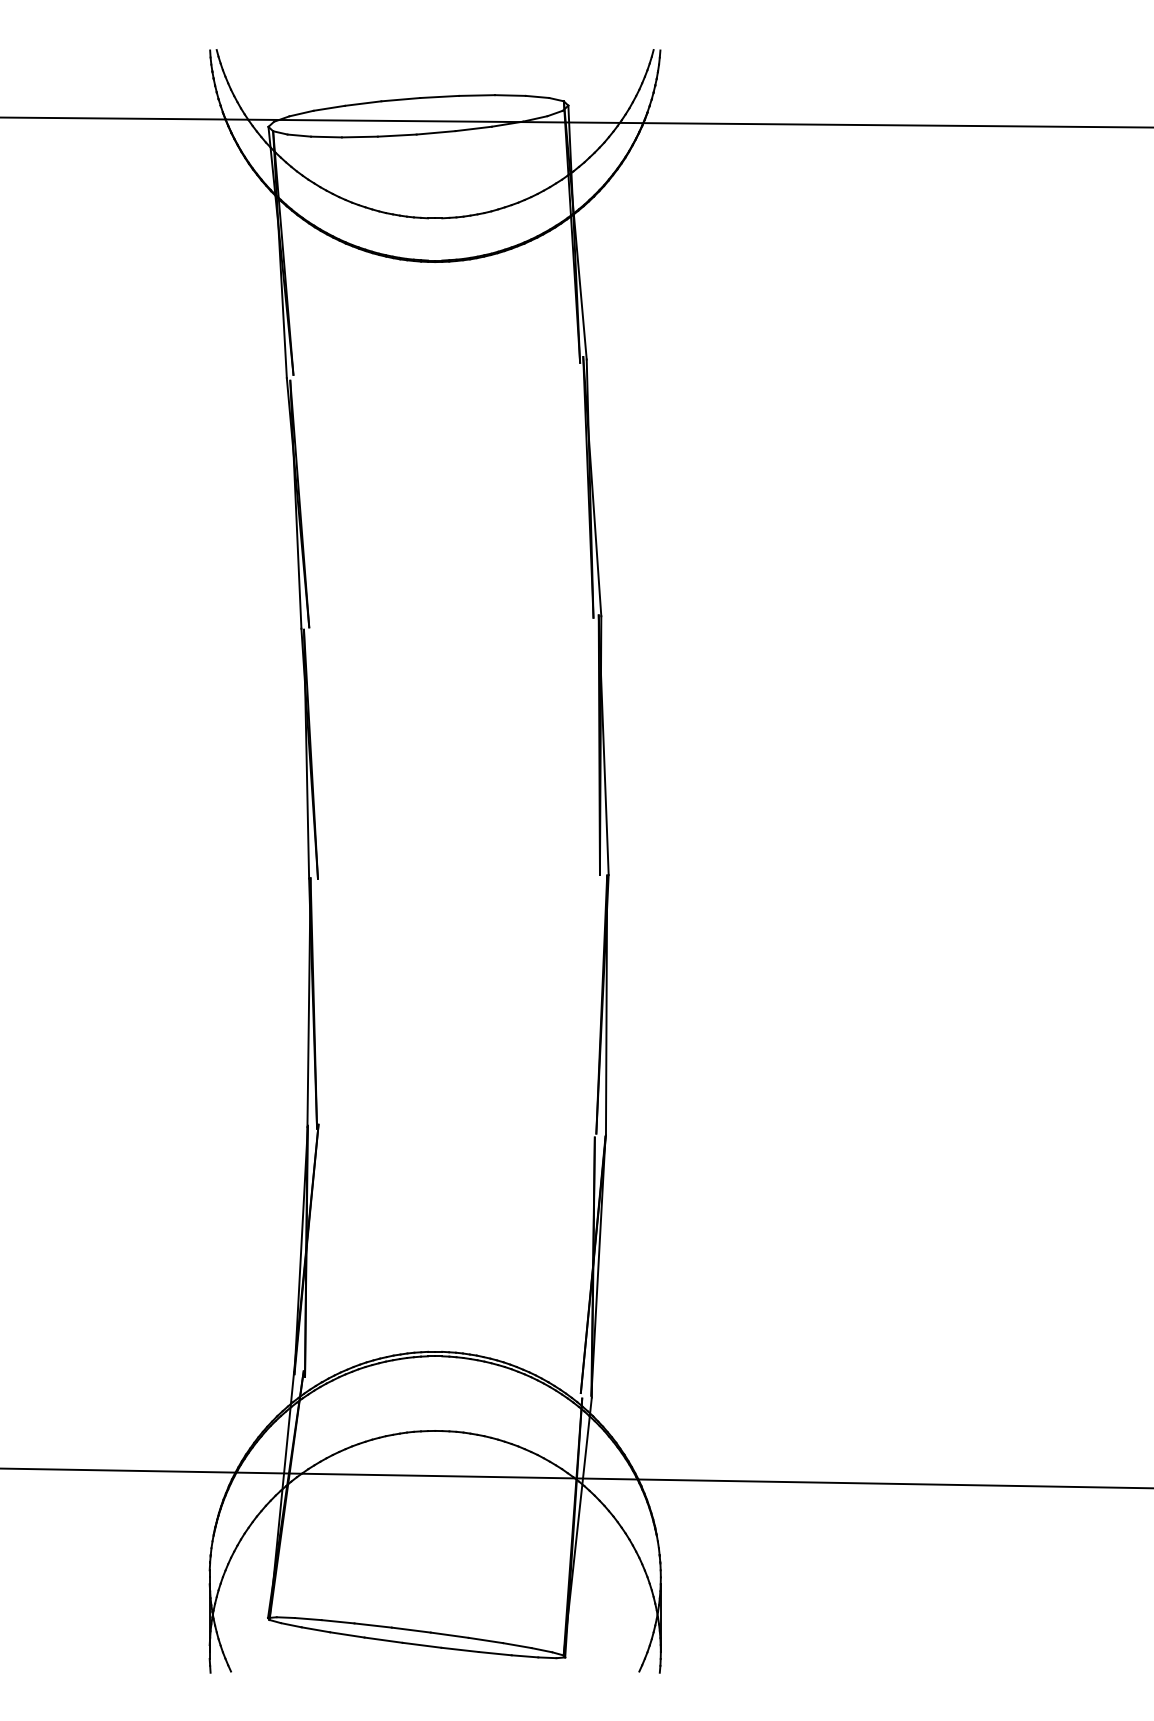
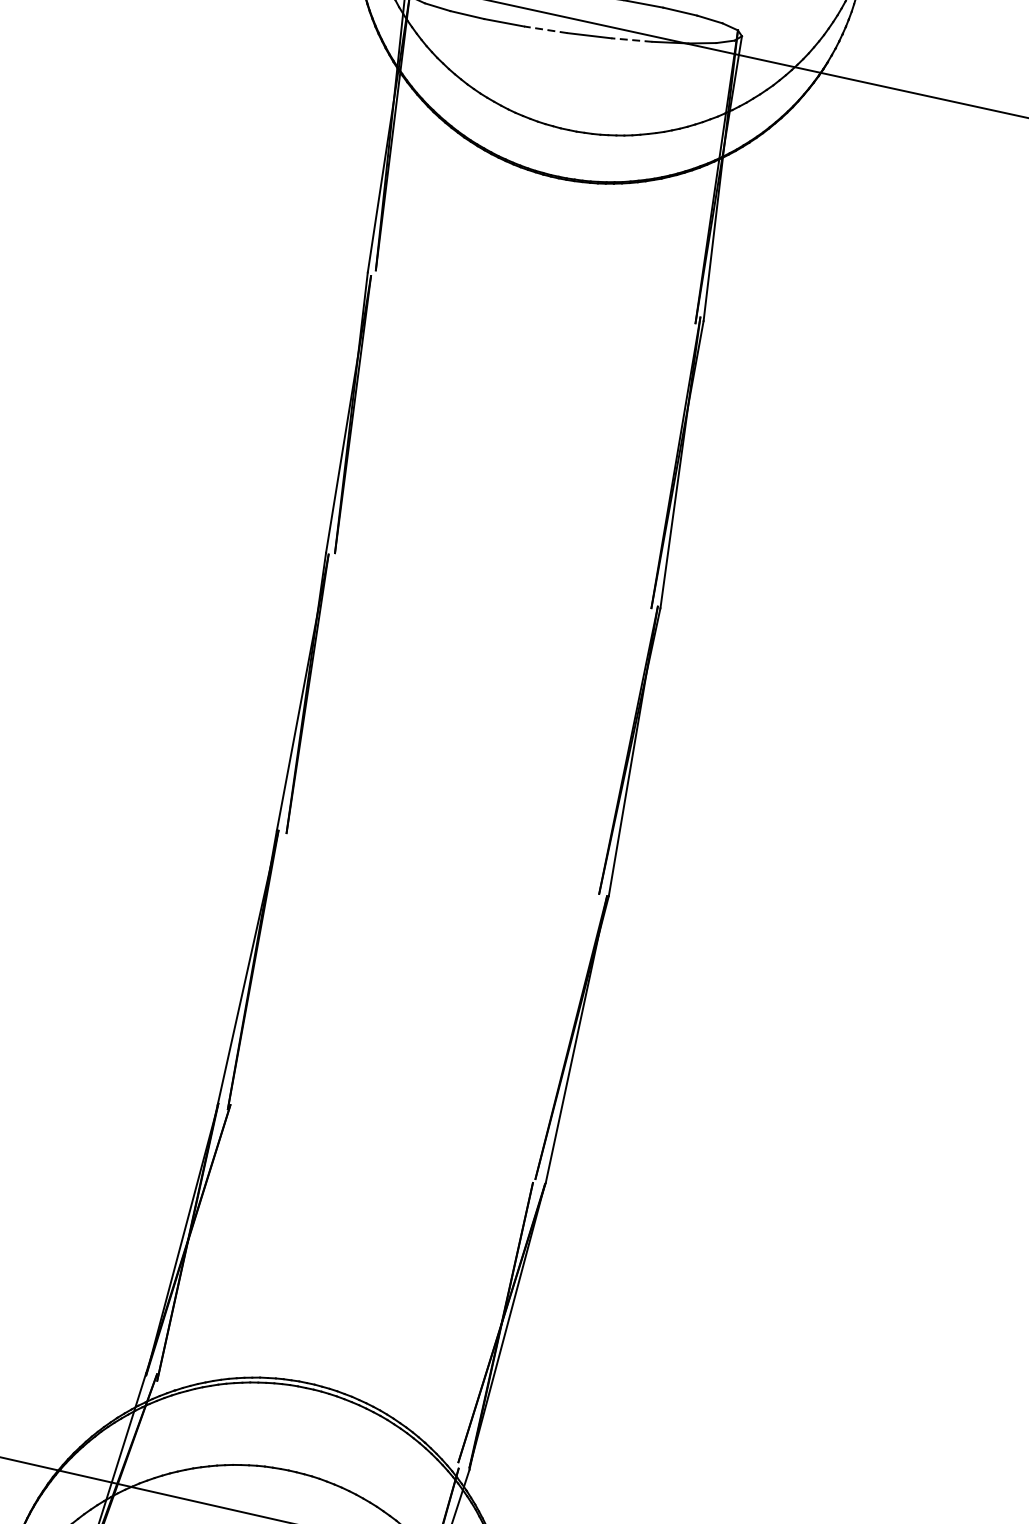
line: (473, 128) -> (631, 39), solid -> dashed
line: (396, 135) -> (545, 29), solid -> dashed

